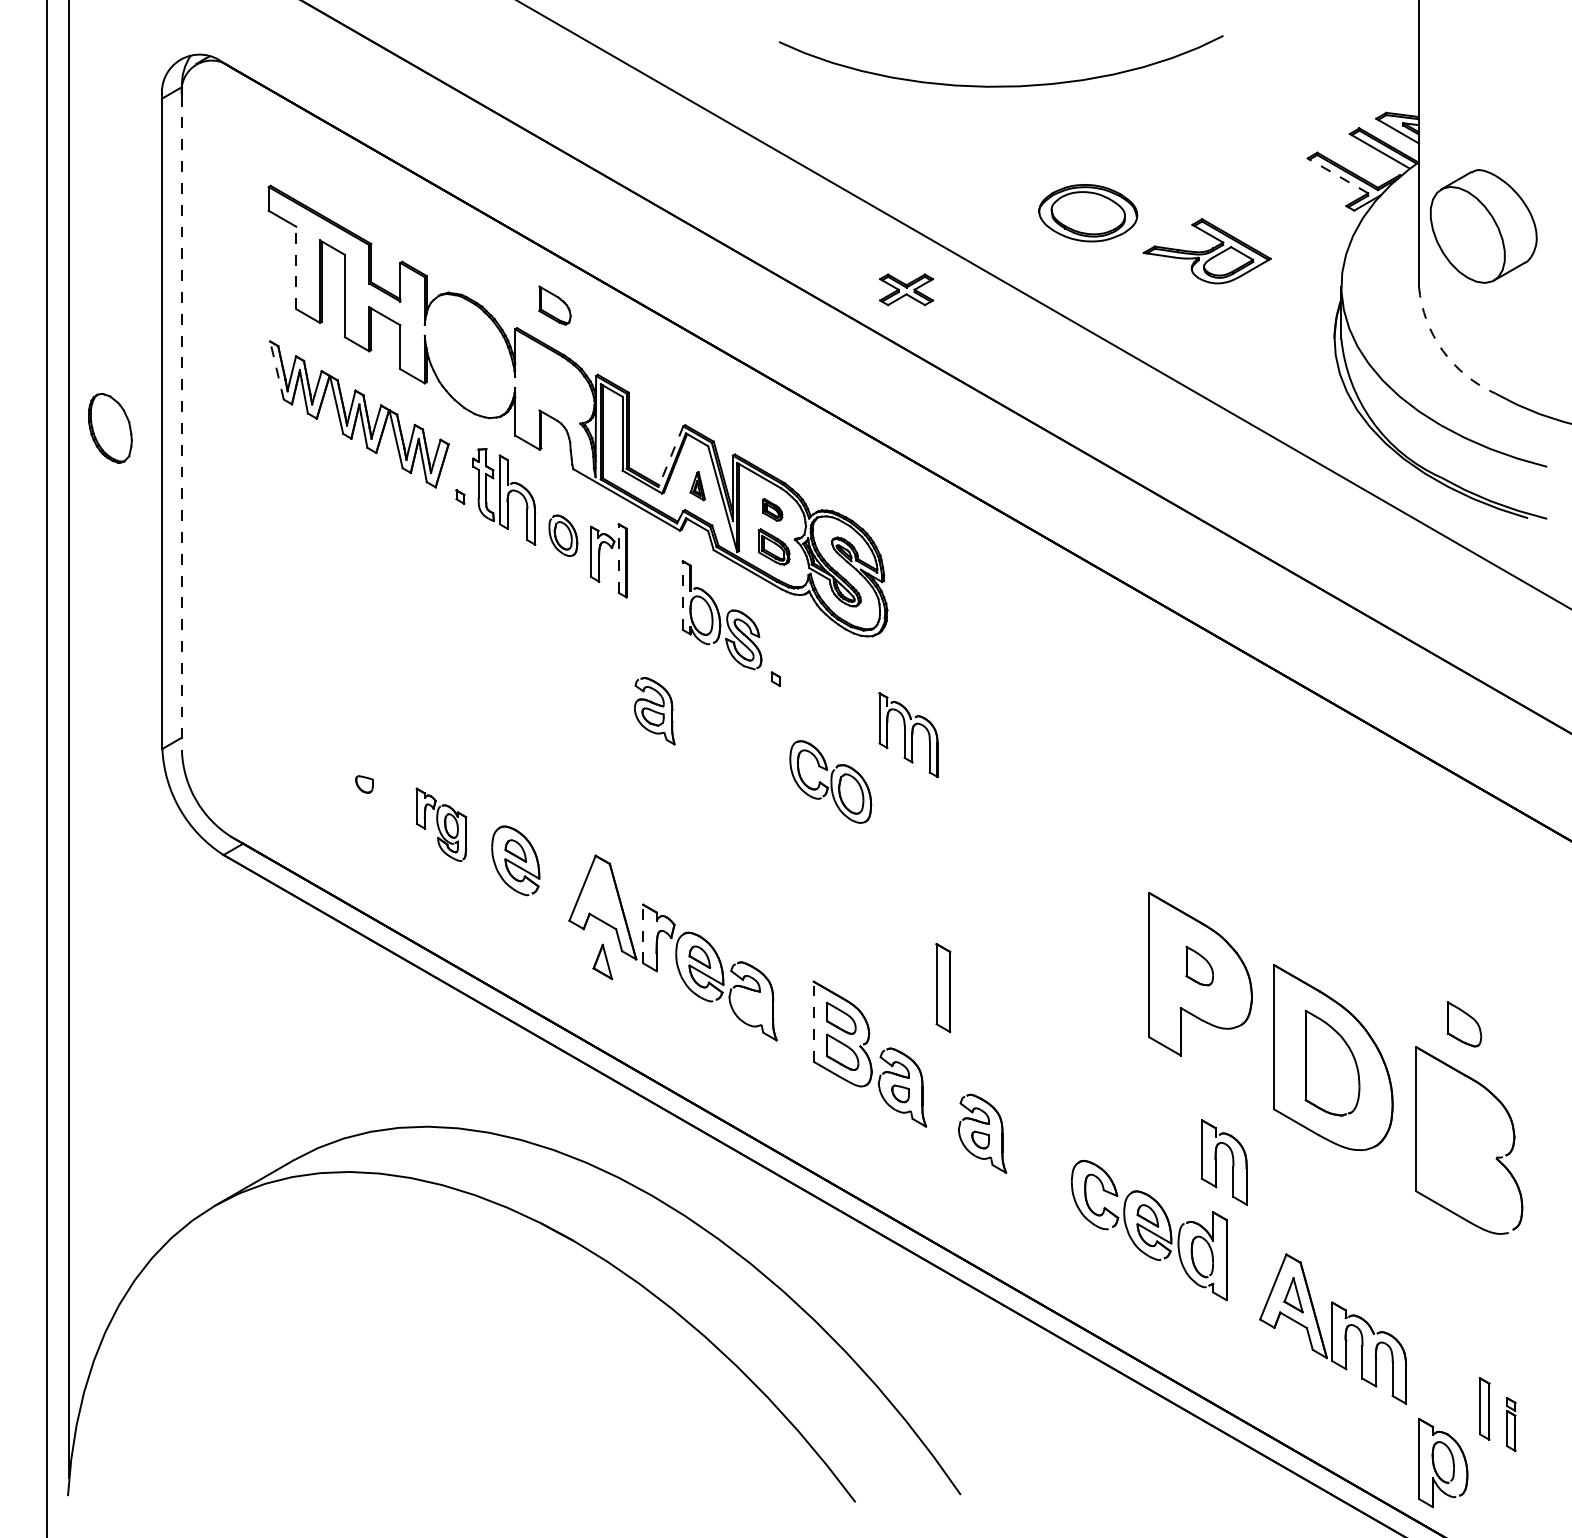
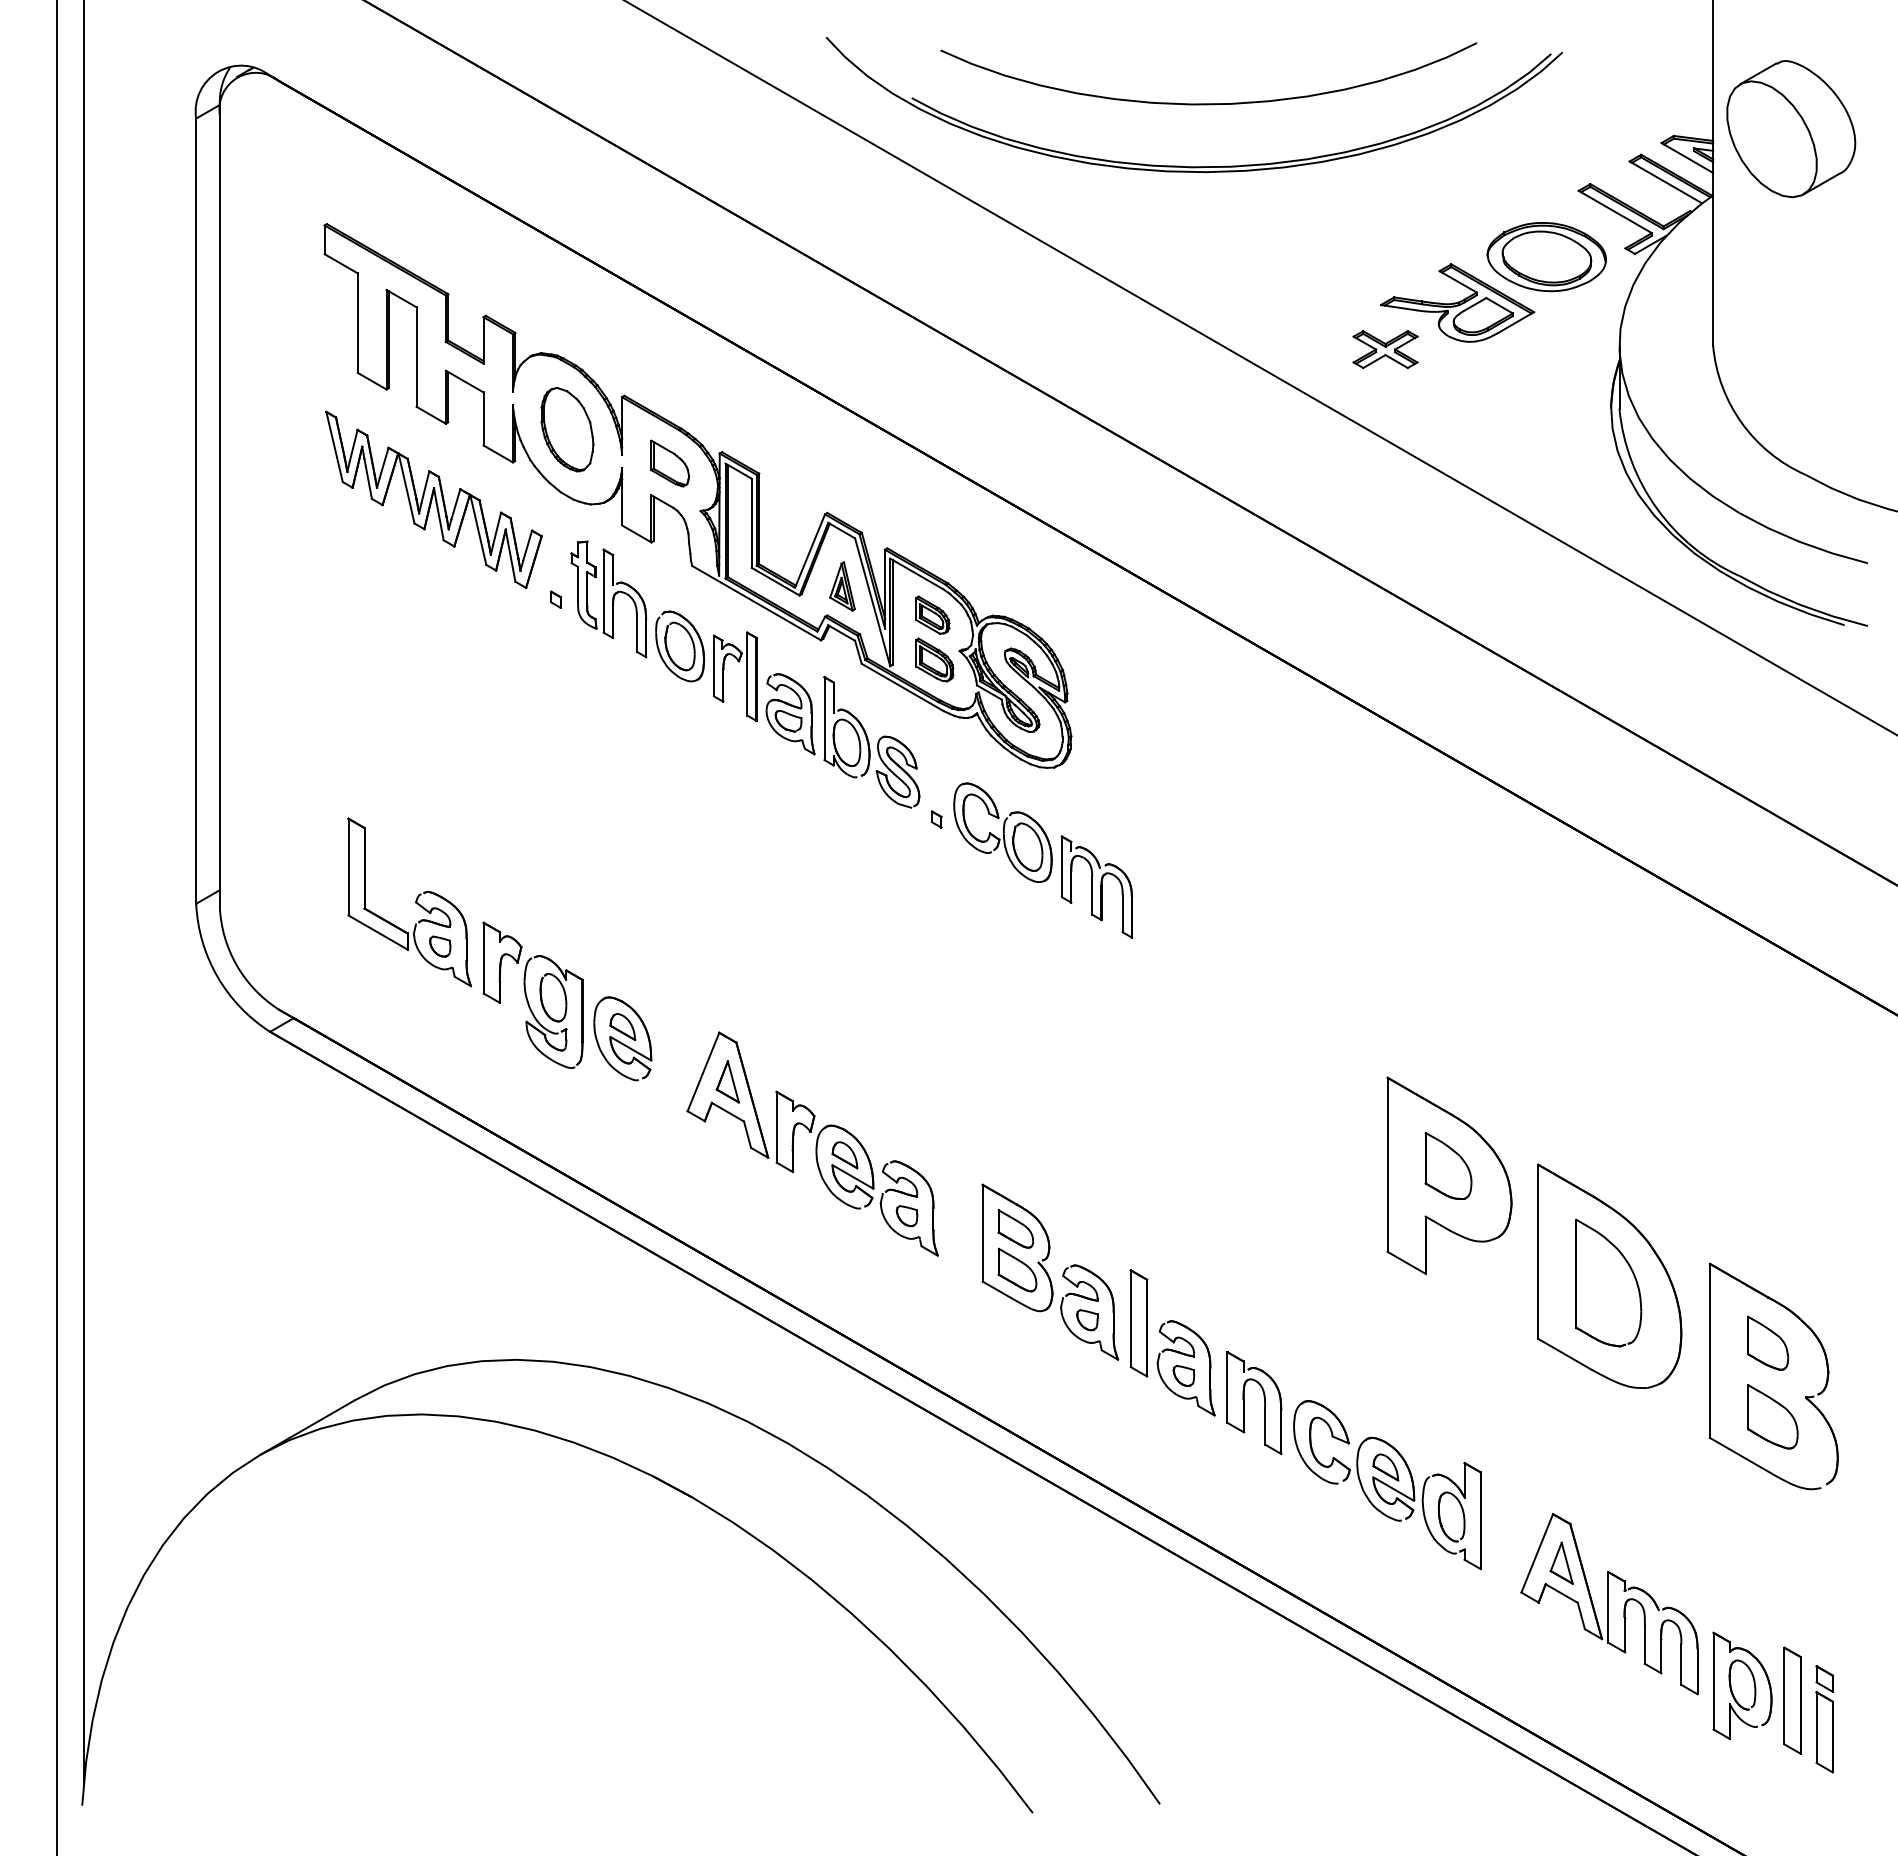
part: (989, 138) -> (1194, 166), added
line: (1337, 175) -> (1614, 211), dashed -> solid
part: (1087, 213) -> (1546, 257), moved
part: (1483, 226) -> (1791, 129), moved
line: (296, 268) -> (357, 323), dashed -> solid
part: (906, 289) -> (1385, 349), moved
part: (555, 305) -> (670, 463), moved
arc: (1442, 351) -> (1741, 423), dashed -> solid
line: (276, 370) -> (334, 447), dashed -> solid
line: (181, 423) -> (219, 511), dashed -> solid
part: (110, 428) -> (567, 429), moved
line: (671, 457) -> (810, 551), dashed -> solid
part: (697, 486) -> (842, 586), size x1.43
part: (772, 509) -> (932, 614), size x1.43
part: (563, 535) -> (680, 646), size x1.43
line: (619, 558) -> (747, 673), dashed -> solid
line: (682, 595) -> (824, 718), dashed -> solid
part: (654, 711) -> (790, 714), moved
part: (339, 747) -> (409, 902), added
part: (830, 781) -> (1002, 832), moved
part: (440, 824) -> (532, 995), size x1.67
line: (643, 933) -> (776, 1126), dashed -> solid
part: (602, 961) -> (727, 1081), moved
part: (1199, 965) -> (1448, 1165), size x1.43
part: (942, 988) -> (1138, 1323), moved
part: (750, 1007) -> (906, 1216), added
line: (813, 1021) -> (982, 1232), dashed -> solid
part: (1464, 1023) -> (1768, 1342), moved
part: (1216, 1162) -> (1244, 1402), moved
part: (1468, 1173) -> (1772, 1416), added
part: (1484, 1408) -> (1792, 1700), size x1.43
part: (1511, 1424) -> (1824, 1719), size x1.67
part: (1435, 1466) -> (1732, 1689), moved

